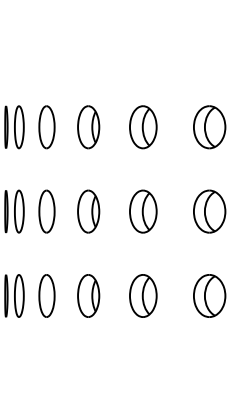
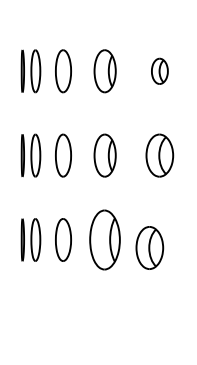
part: (143, 127) -> (160, 71), size x0.6
part: (88, 295) -> (105, 239), size x1.4
part: (143, 295) -> (150, 247), moved

